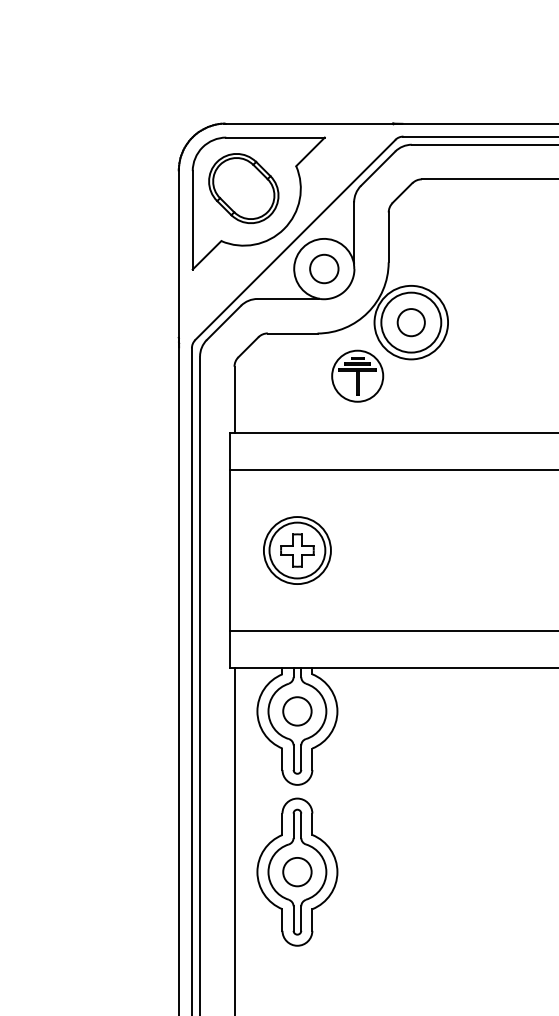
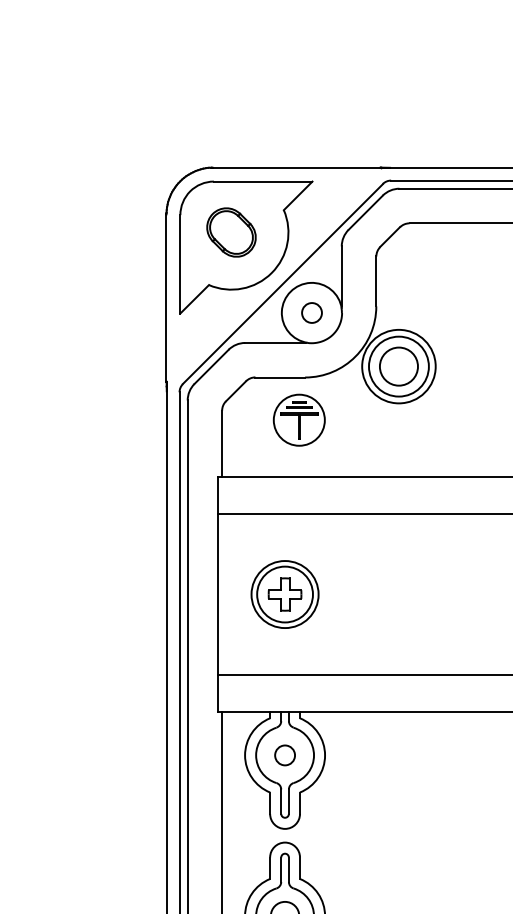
part: (243, 188) -> (231, 232), size x0.7
circle: (324, 268) -> (312, 312), size x0.7
circle: (410, 322) -> (398, 366), size x1.4
part: (357, 375) -> (299, 419), moved
circle: (297, 711) -> (285, 755), size x0.7

